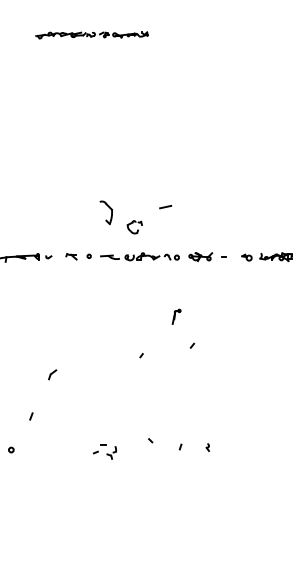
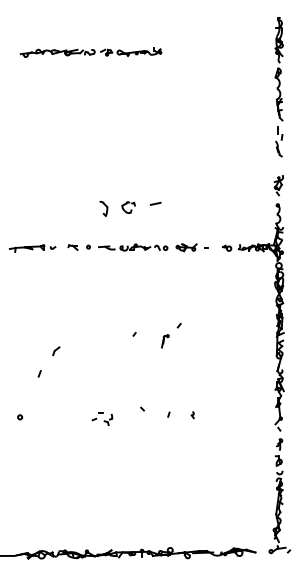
part: (91, 34) -> (90, 52), size x1.43
part: (106, 212) -> (103, 208), size x0.71
part: (134, 227) -> (128, 207), moved
part: (176, 317) -> (165, 341), moved
line: (31, 416) -> (39, 373), moved

